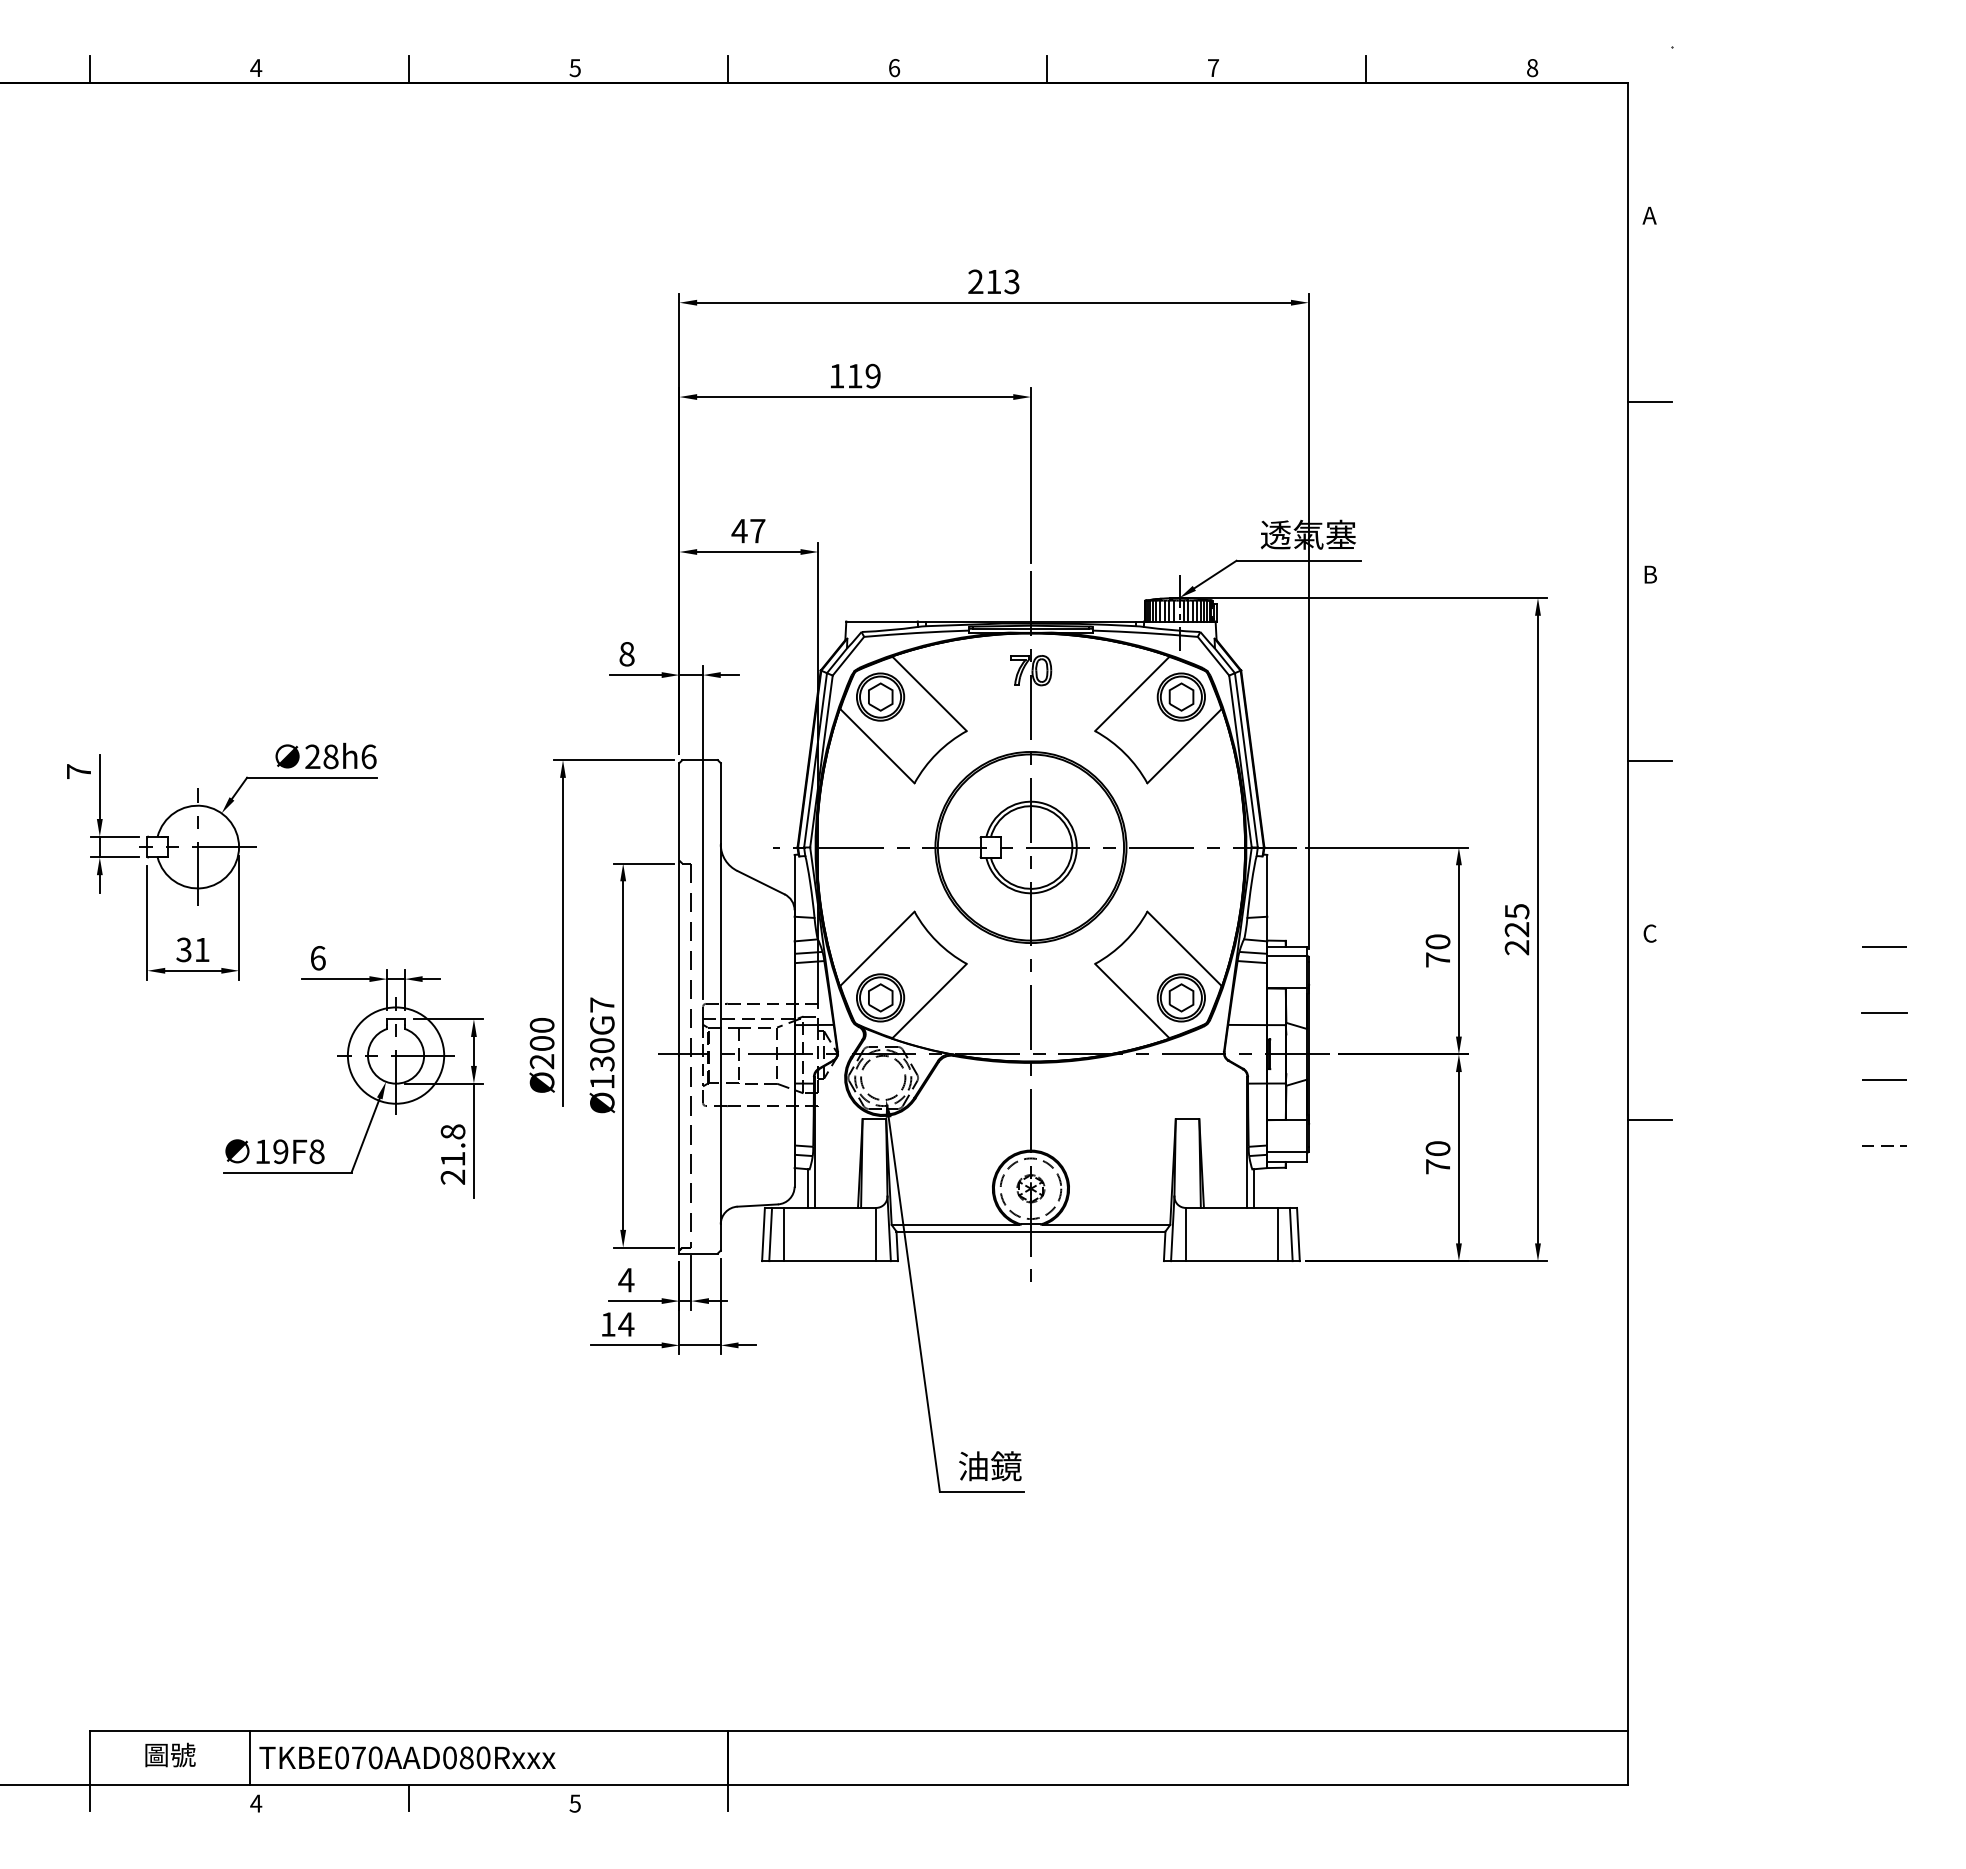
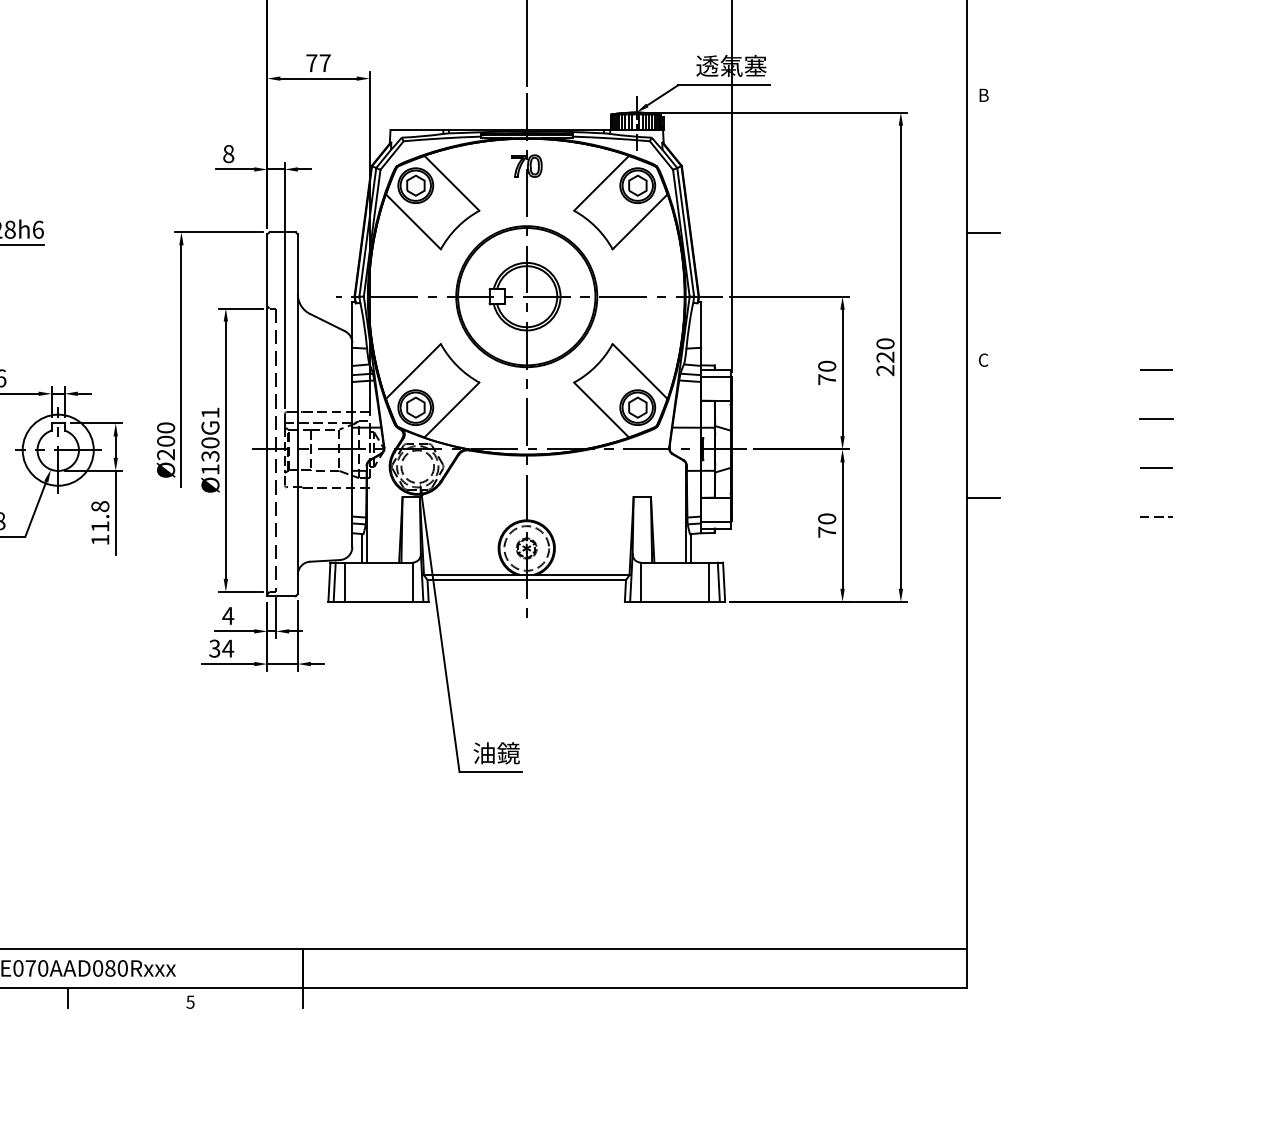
text: (739, 531) -> (311, 63), 47 -> 77
text: (1516, 911) -> (885, 343), 225 -> 220
text: (602, 1004) -> (210, 412), Ø130G7 -> Ø130G1
text: (452, 1176) -> (99, 539), 21.8 -> 11.8
text: (607, 1324) -> (214, 648), 14 -> 34

